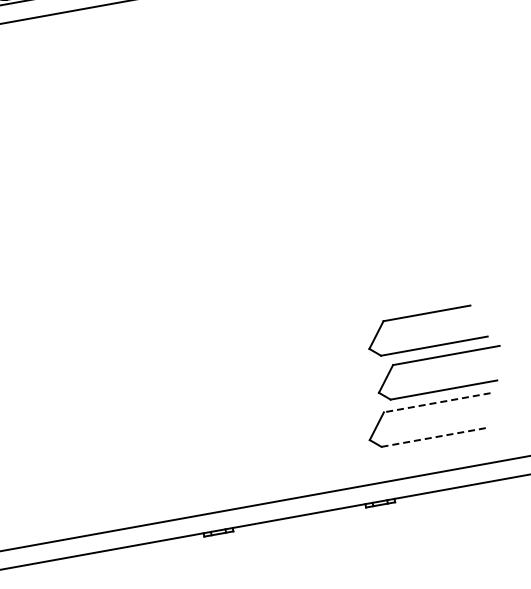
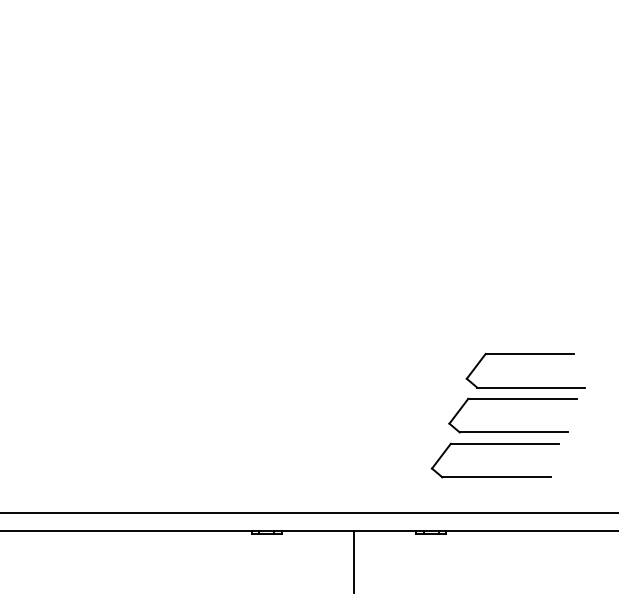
part: (422, 314) -> (525, 354), moved
line: (436, 402) -> (504, 443), dashed -> solid
line: (435, 437) -> (497, 477), dashed -> solid
line: (308, 545) -> (353, 561), added

